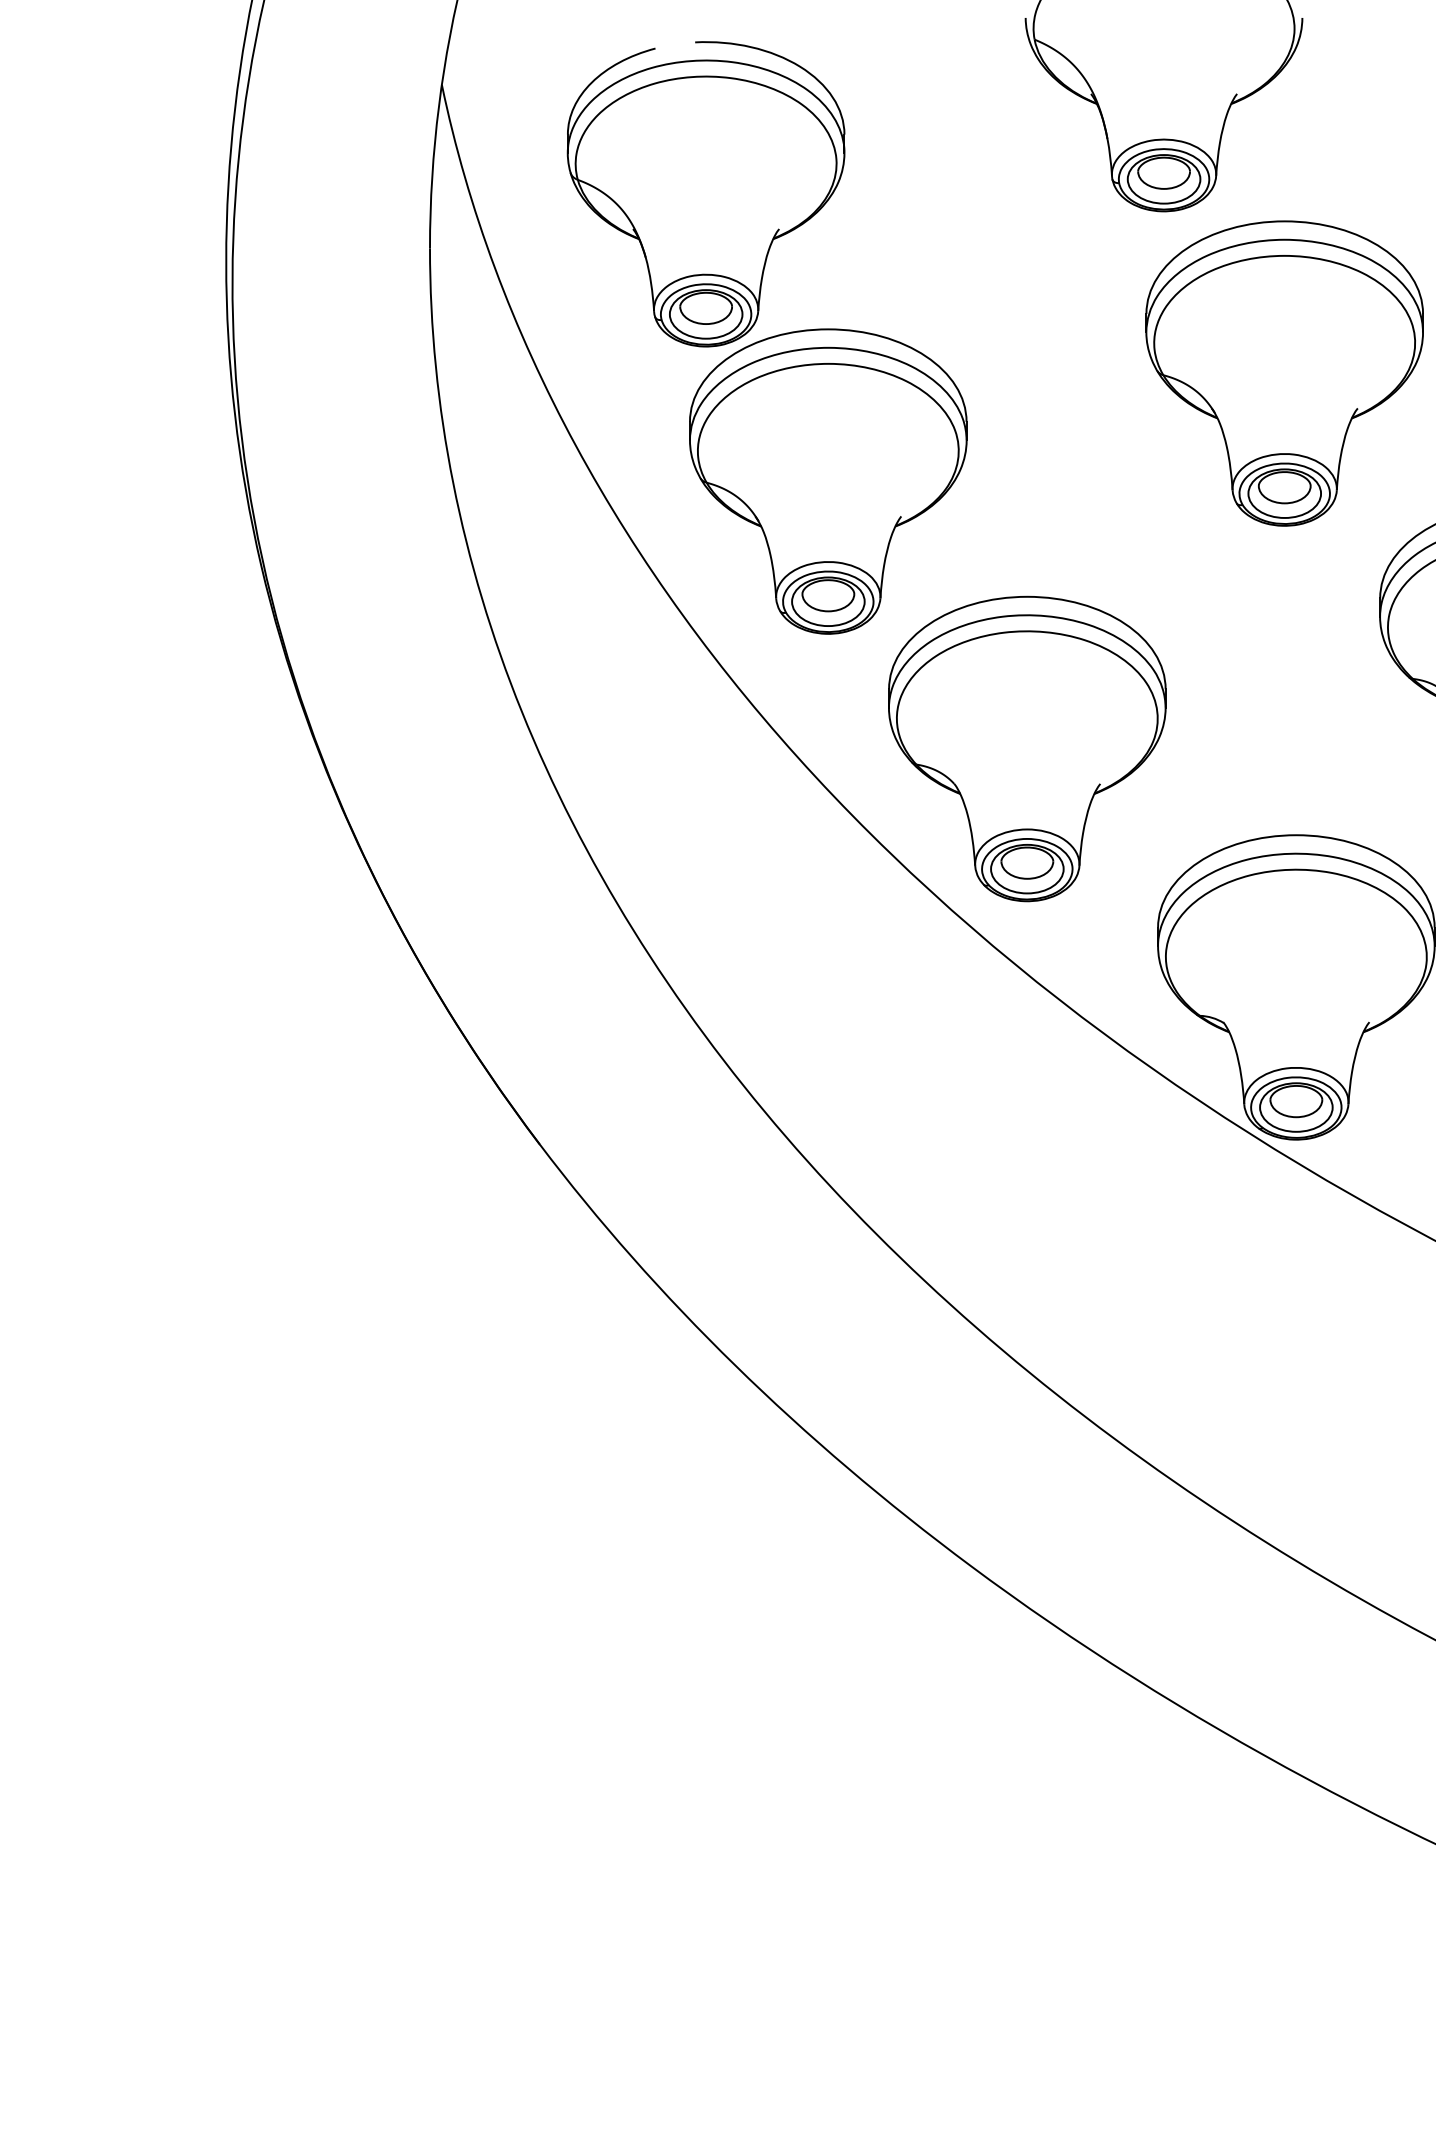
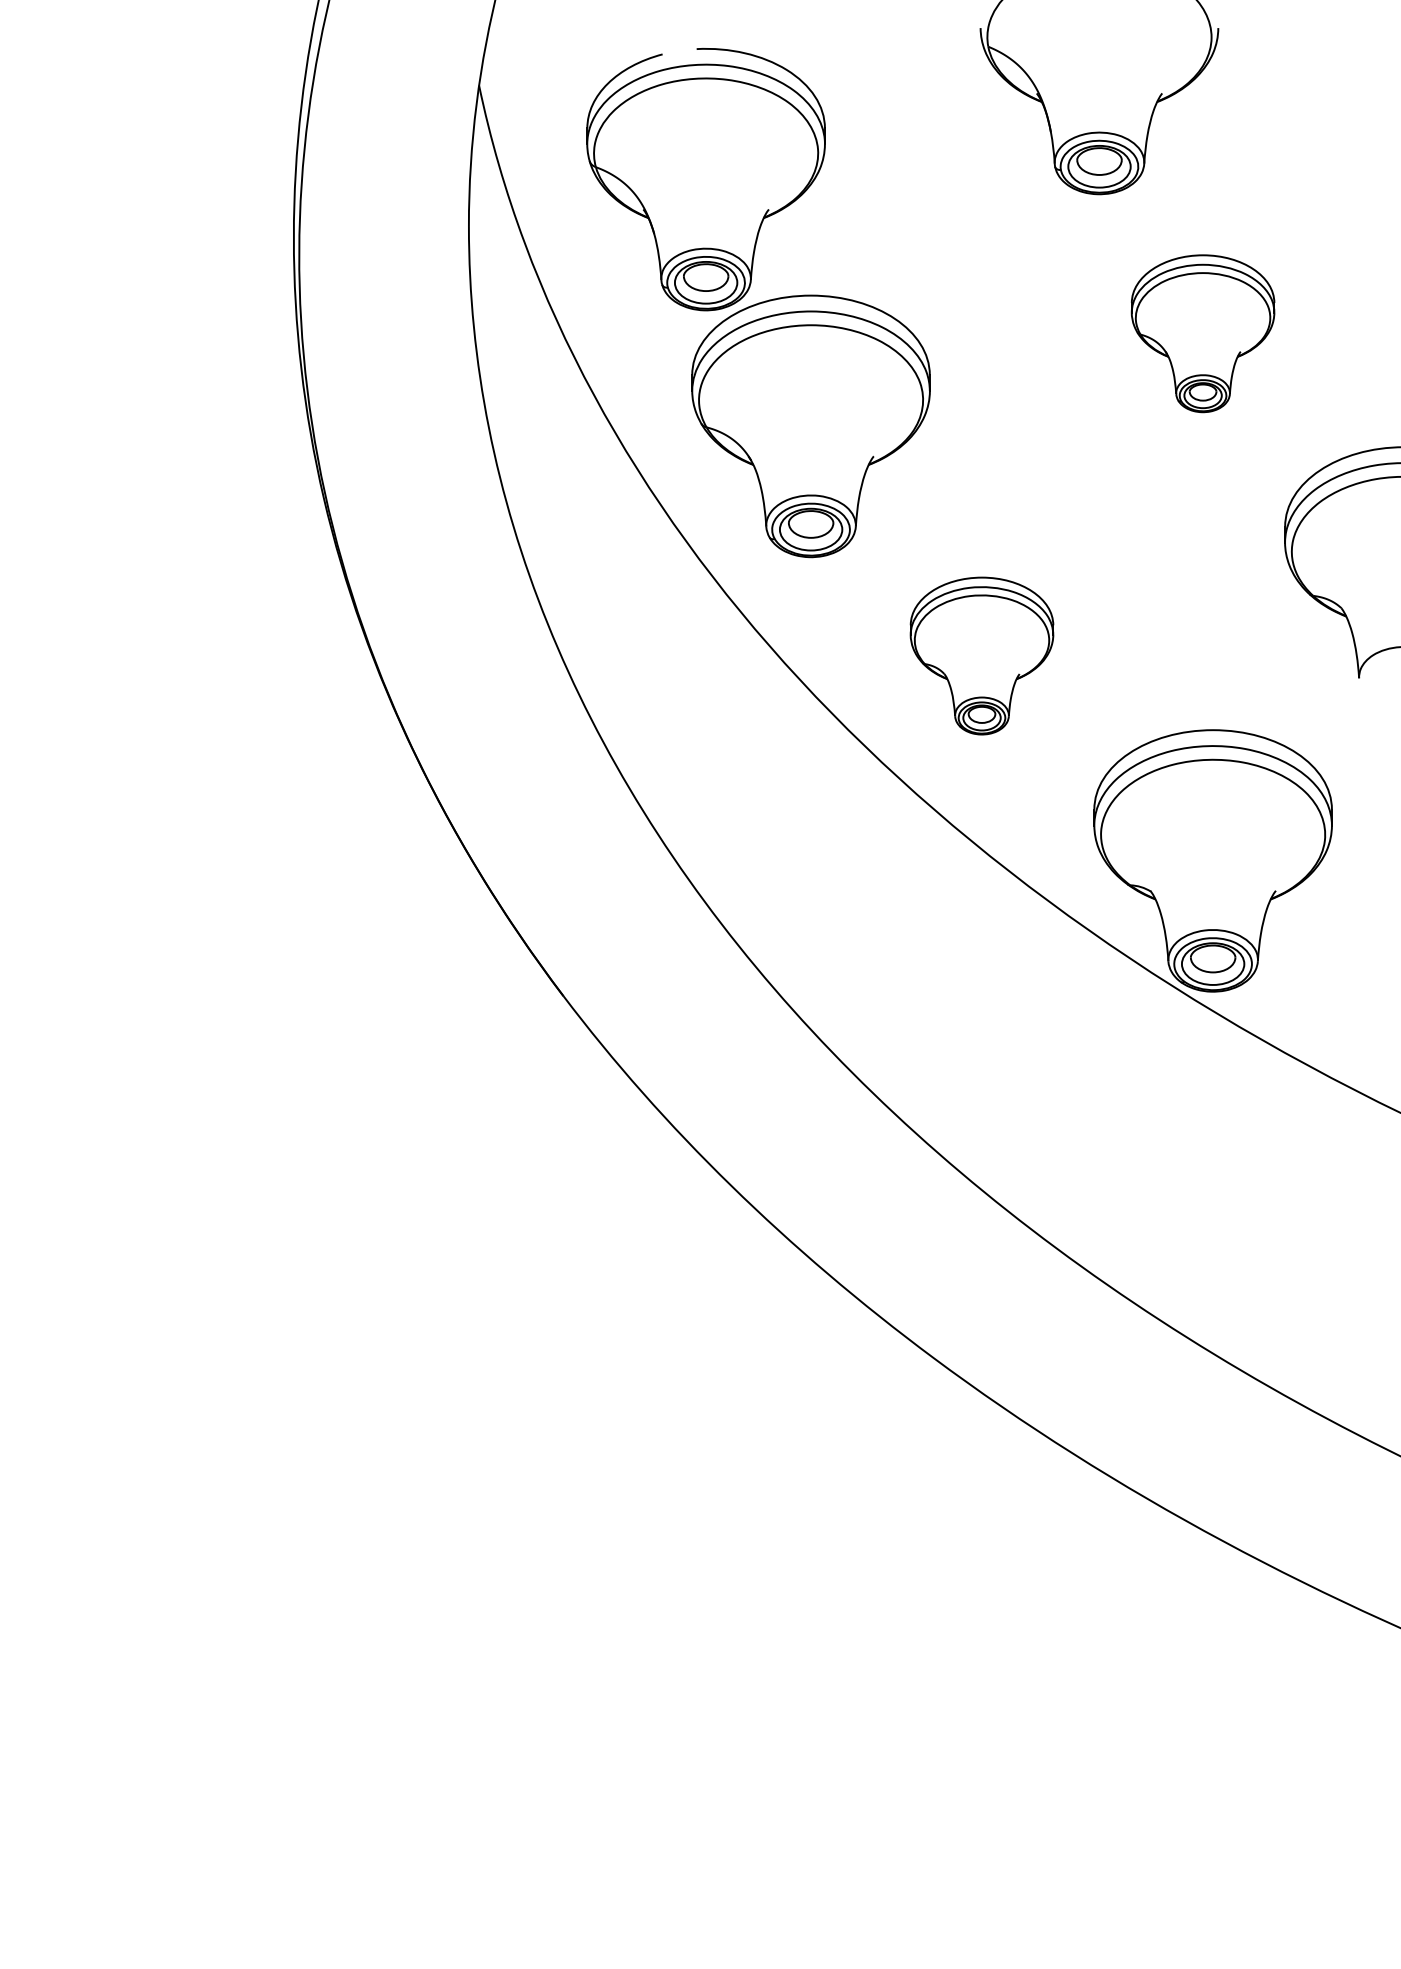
part: (1283, 373) -> (1202, 333), size x0.6
part: (1026, 748) -> (981, 655), size x0.6

